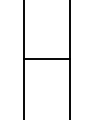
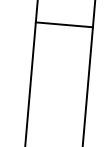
line: (46, 59) -> (63, 25), moved

